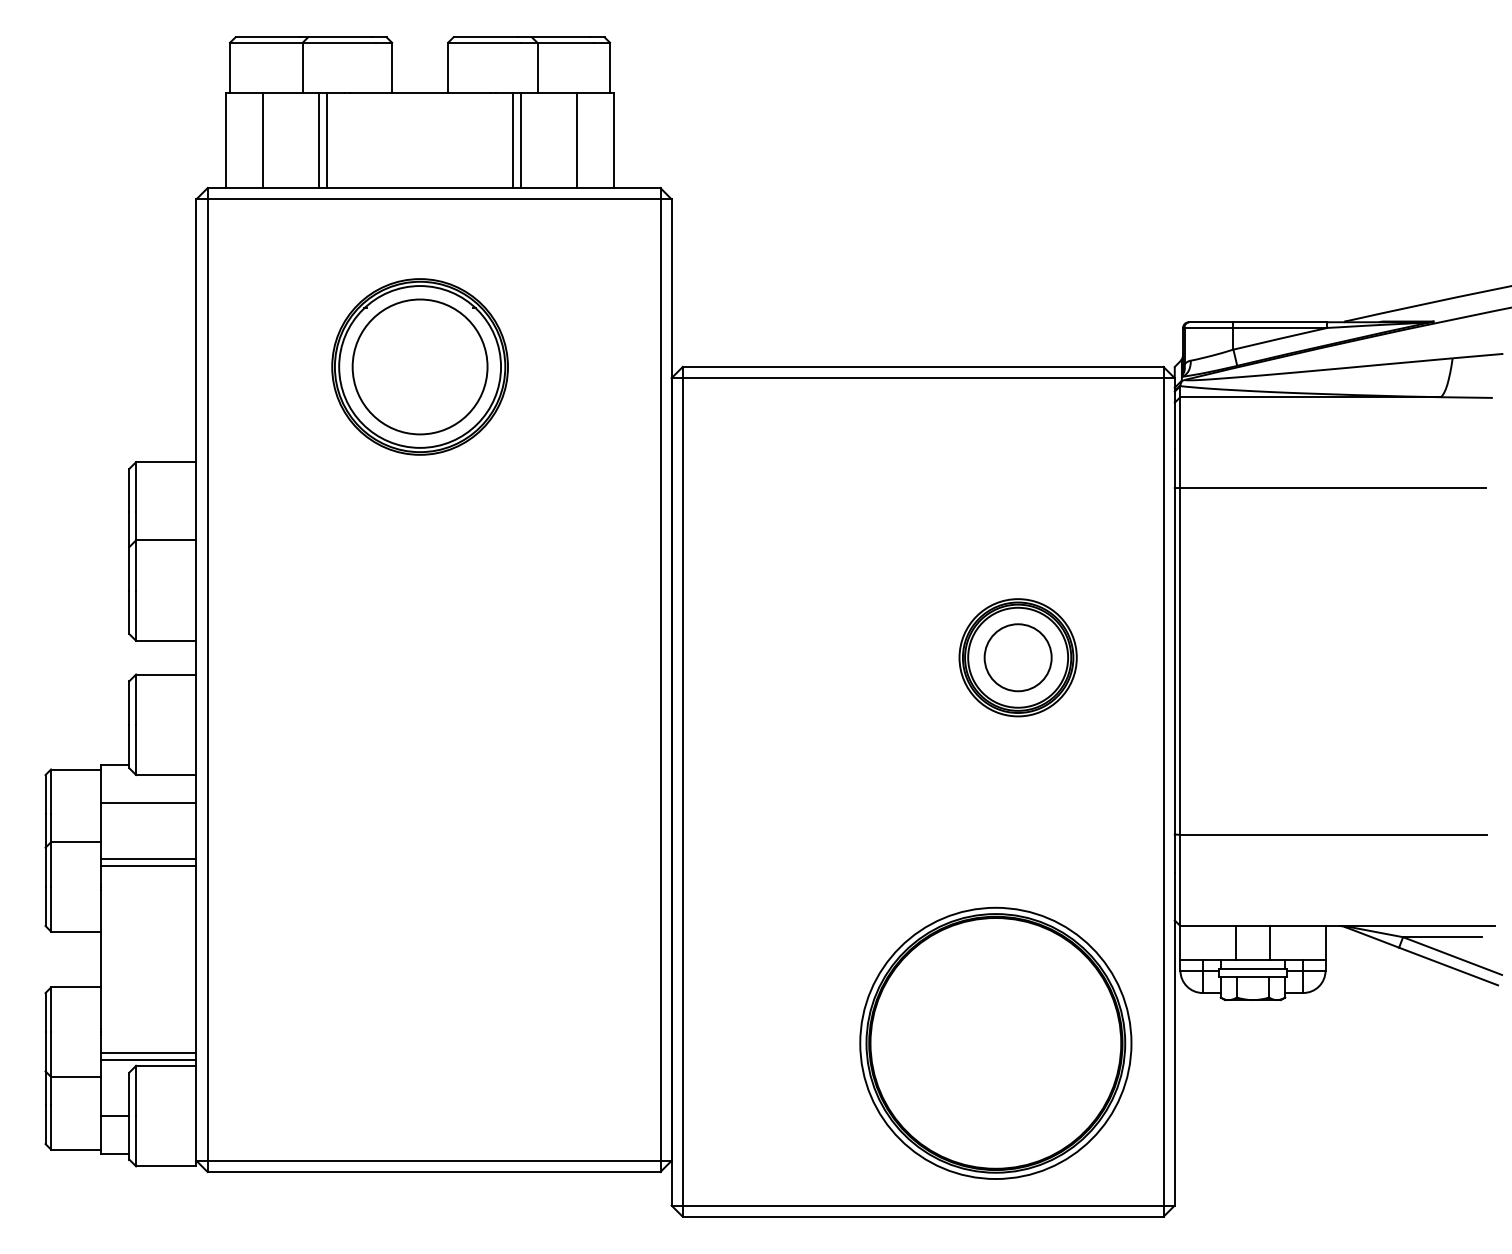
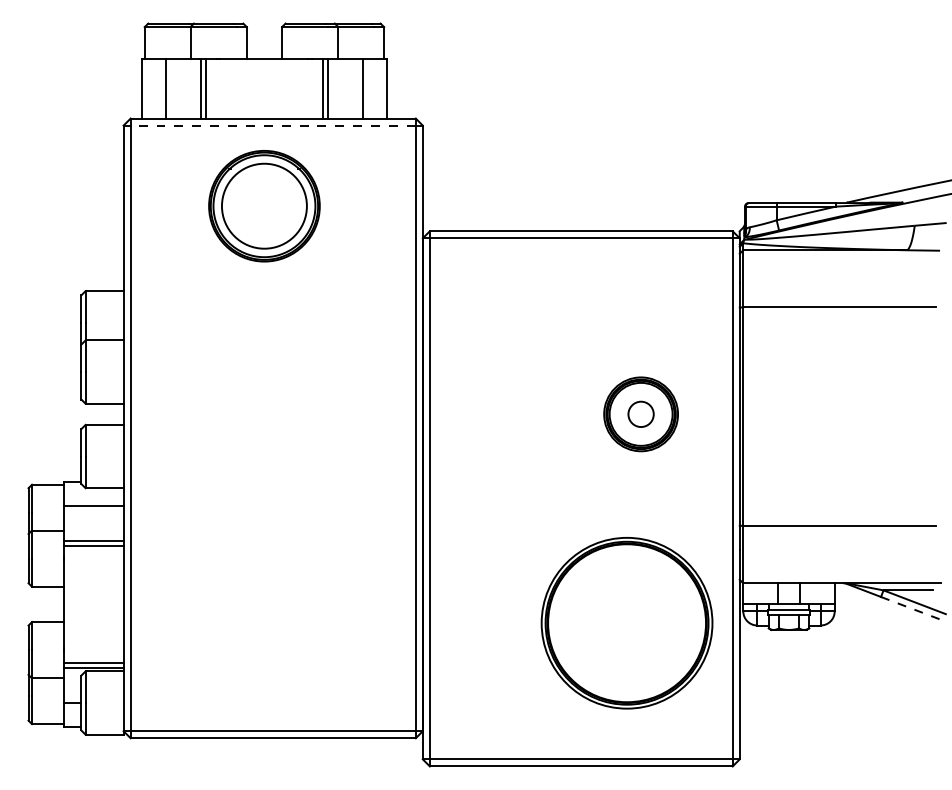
line: (434, 199) -> (273, 125), solid -> dashed
part: (420, 367) -> (264, 206), moved
circle: (1018, 657) -> (641, 414), size x0.6
line: (1449, 967) -> (912, 609), solid -> dashed
part: (994, 1043) -> (626, 623), moved

